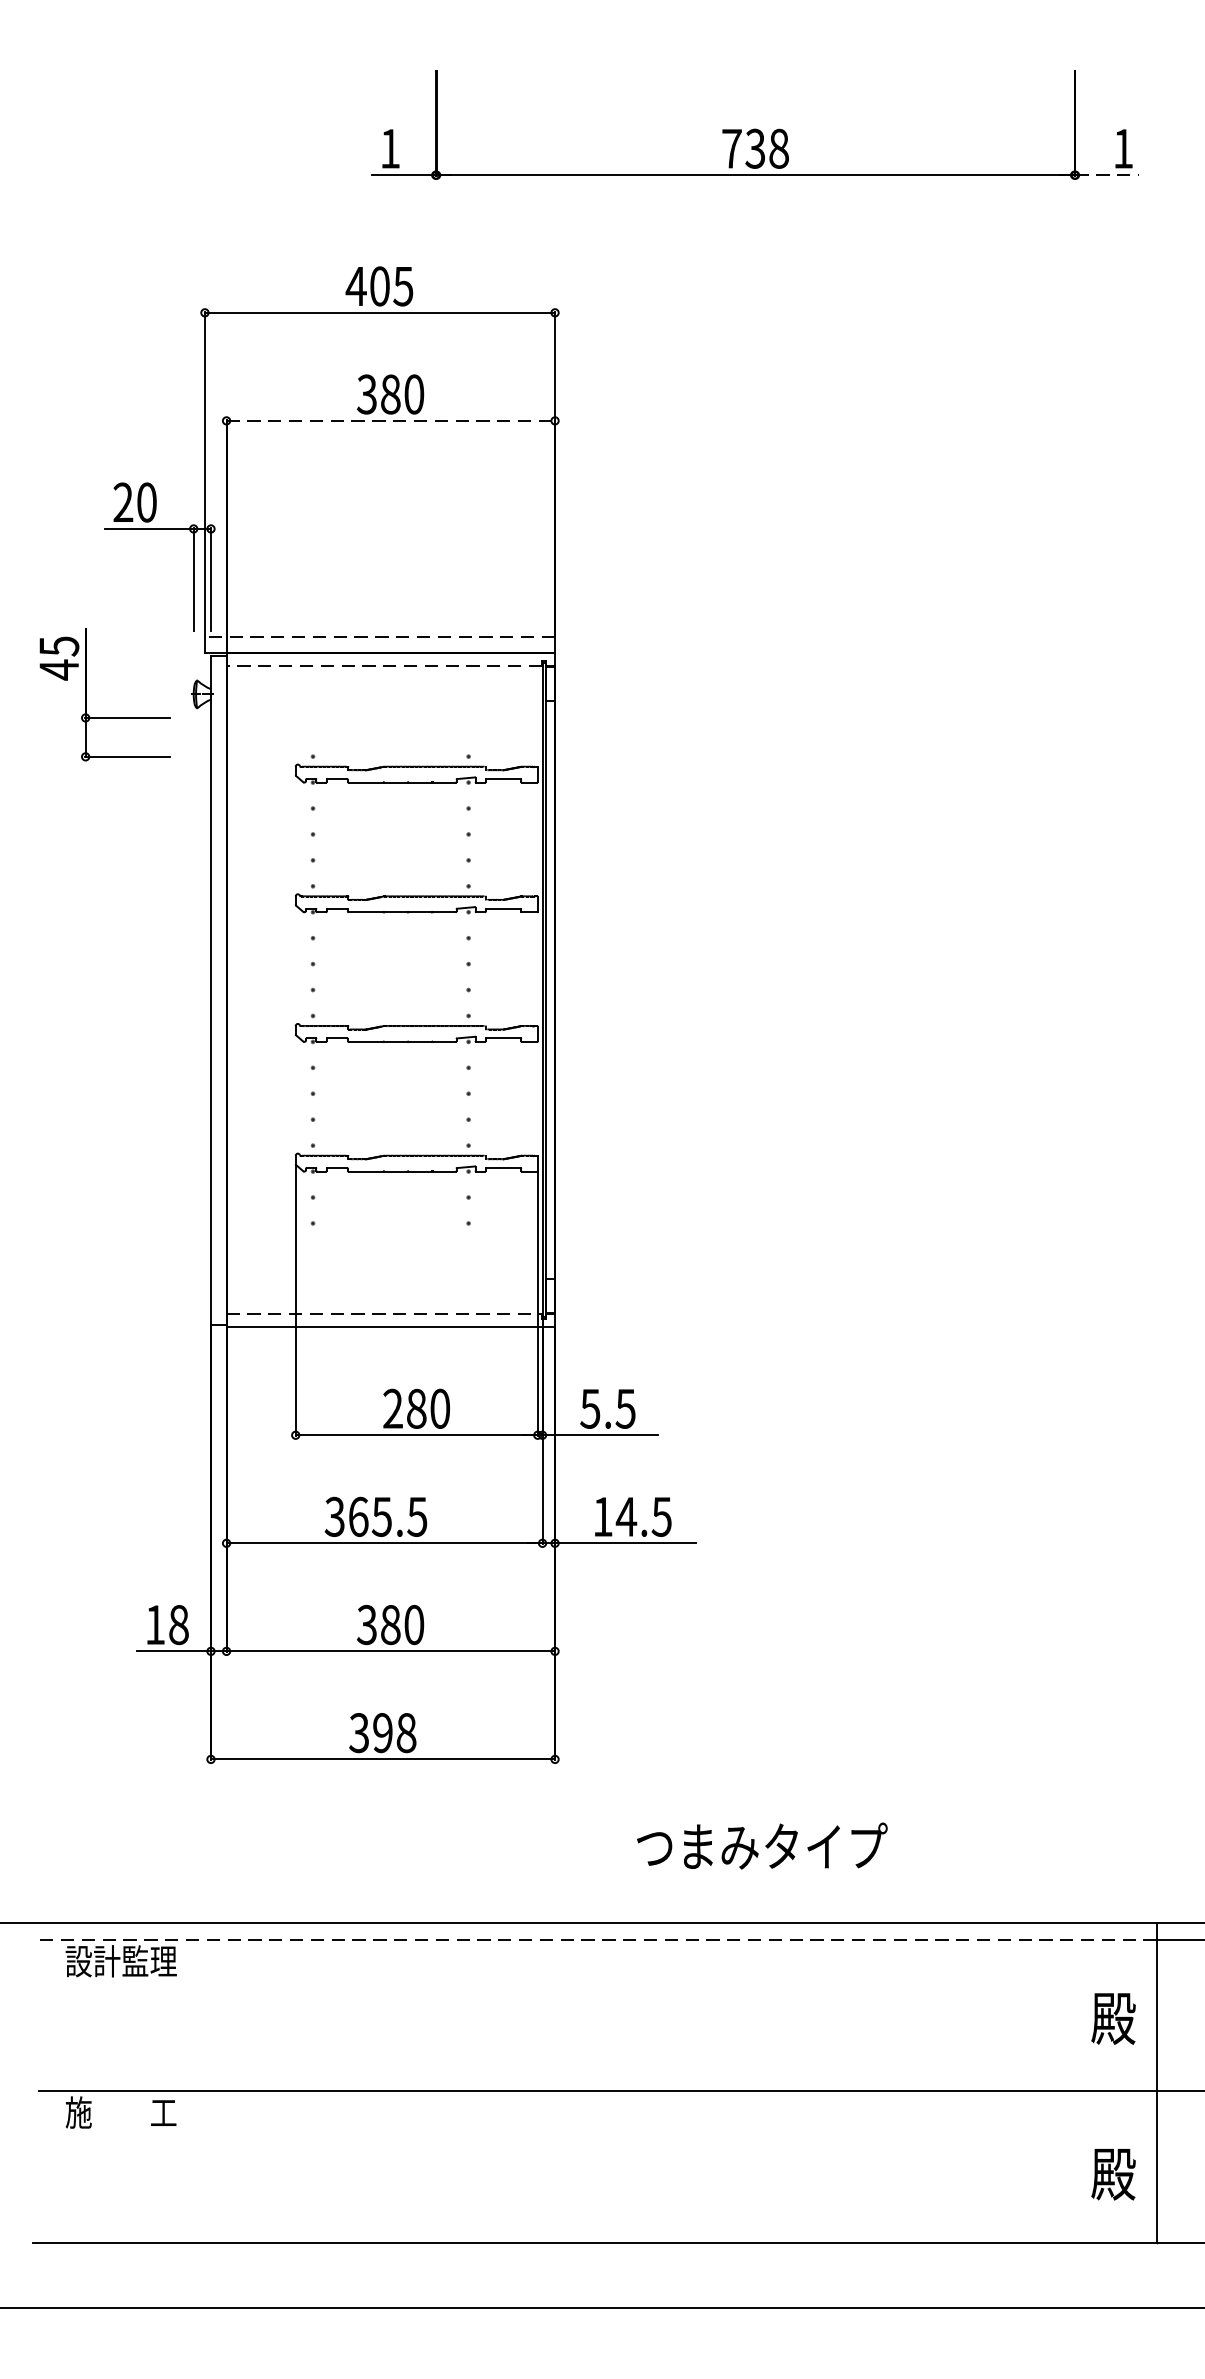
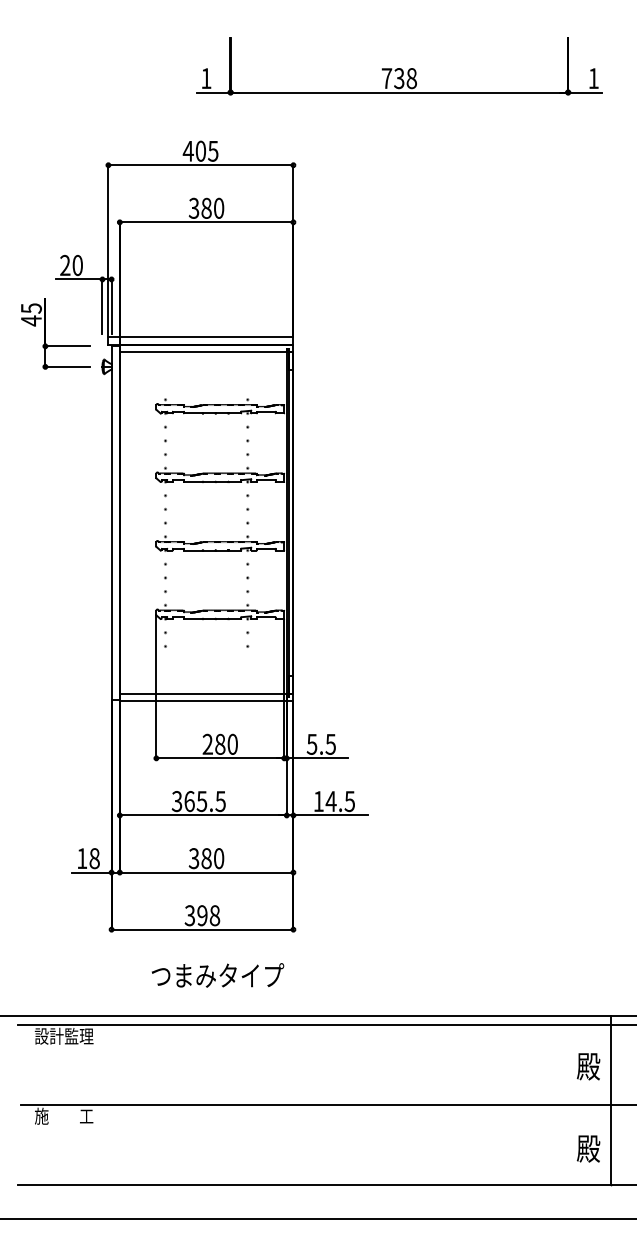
line: (1107, 175) -> (585, 92), dashed -> solid
line: (390, 421) -> (206, 222), dashed -> solid
line: (379, 636) -> (200, 336), dashed -> solid
line: (382, 665) -> (202, 351), dashed -> solid
part: (85, 693) -> (45, 333), moved
line: (384, 1314) -> (203, 694), dashed -> solid
text: (761, 1846) -> (217, 975), moved
line: (594, 1940) -> (314, 1025), dashed -> solid

